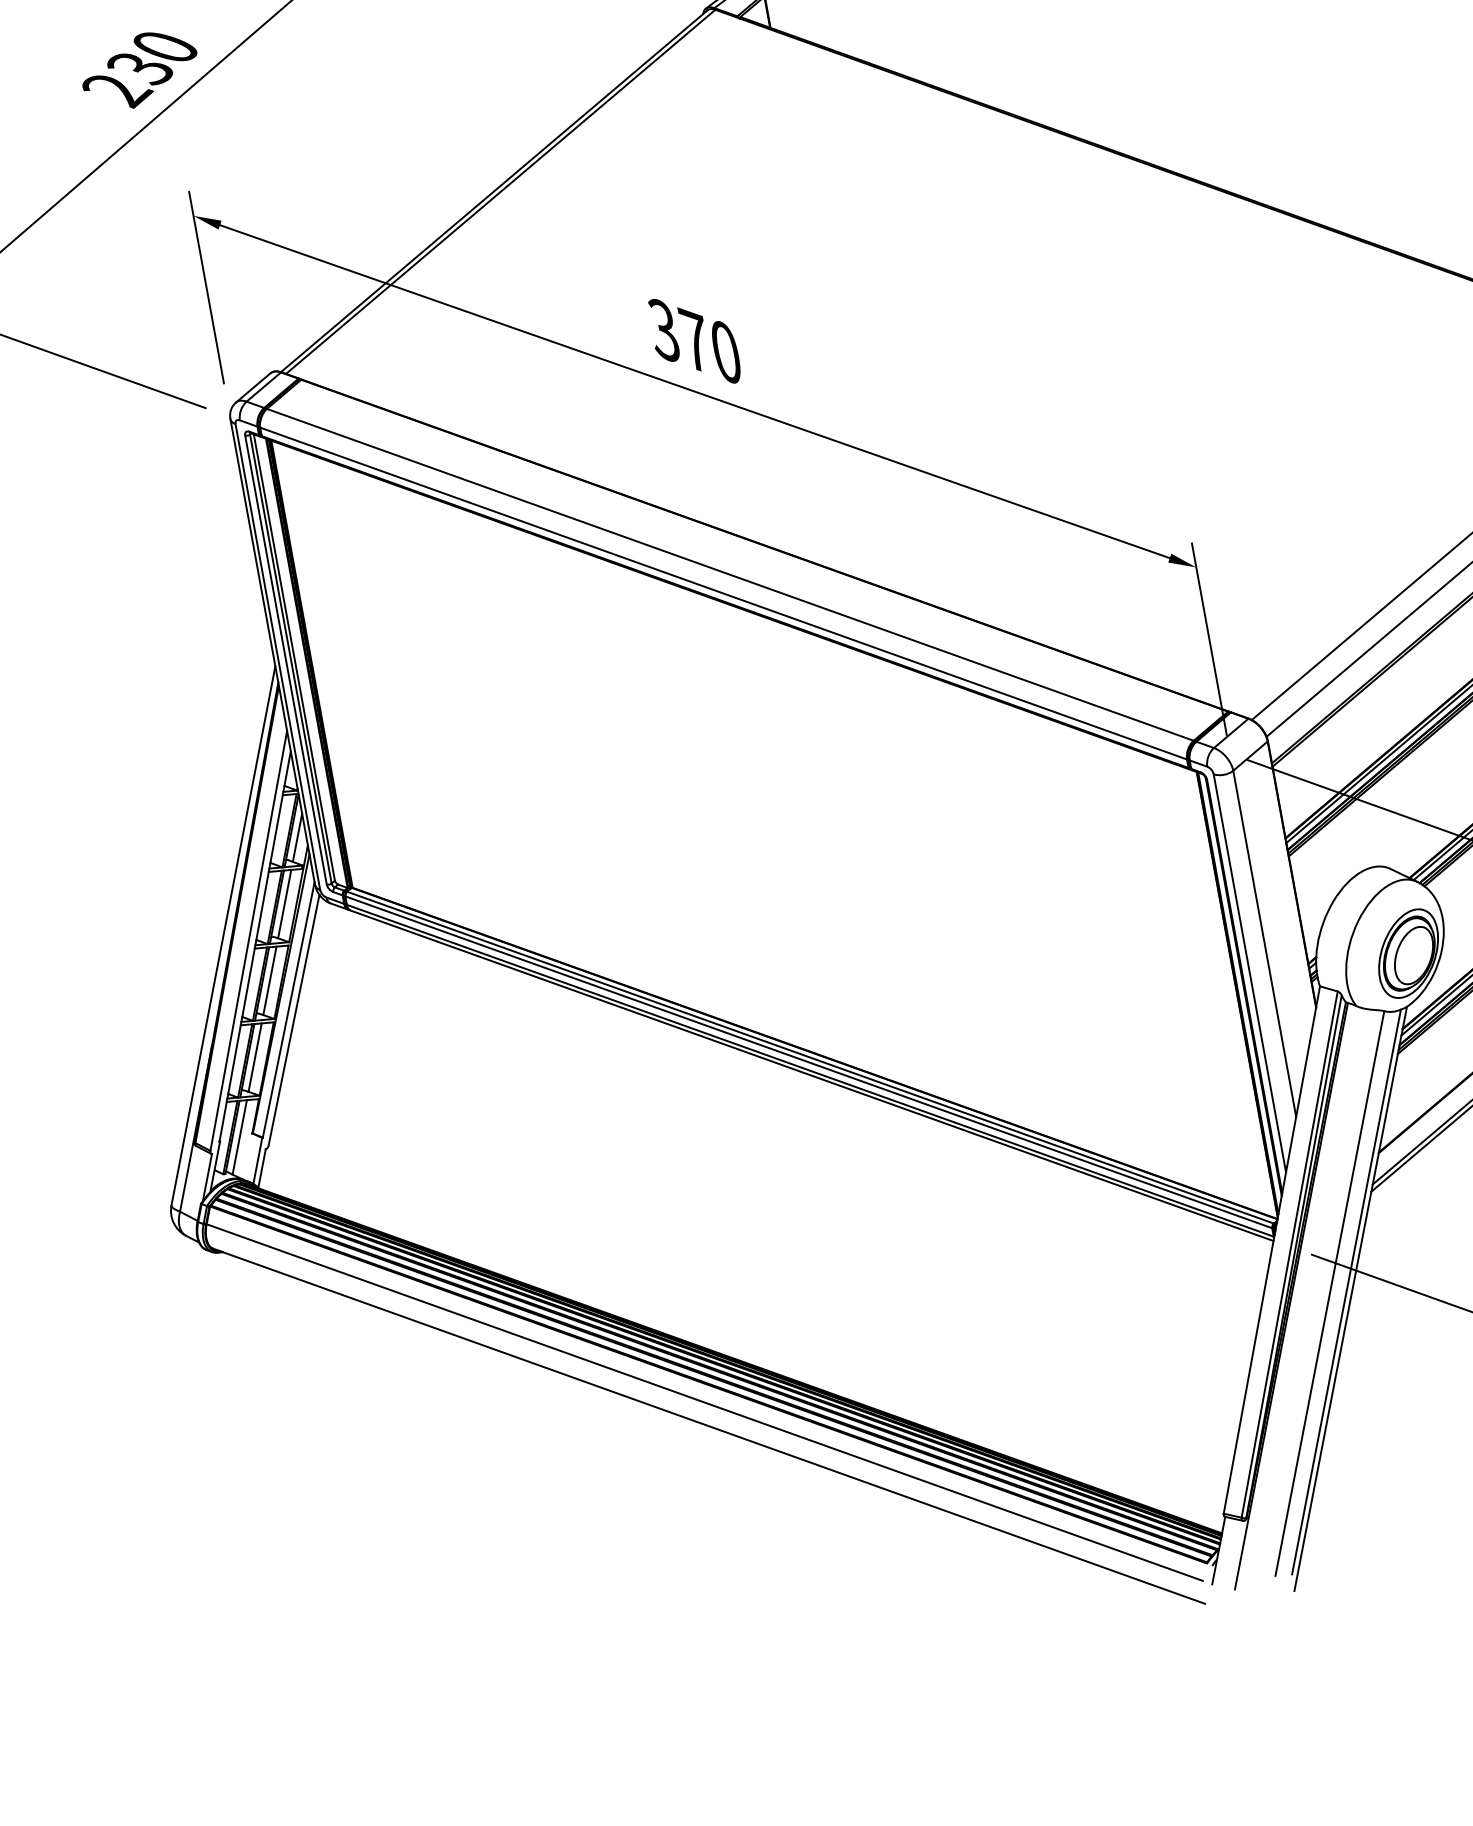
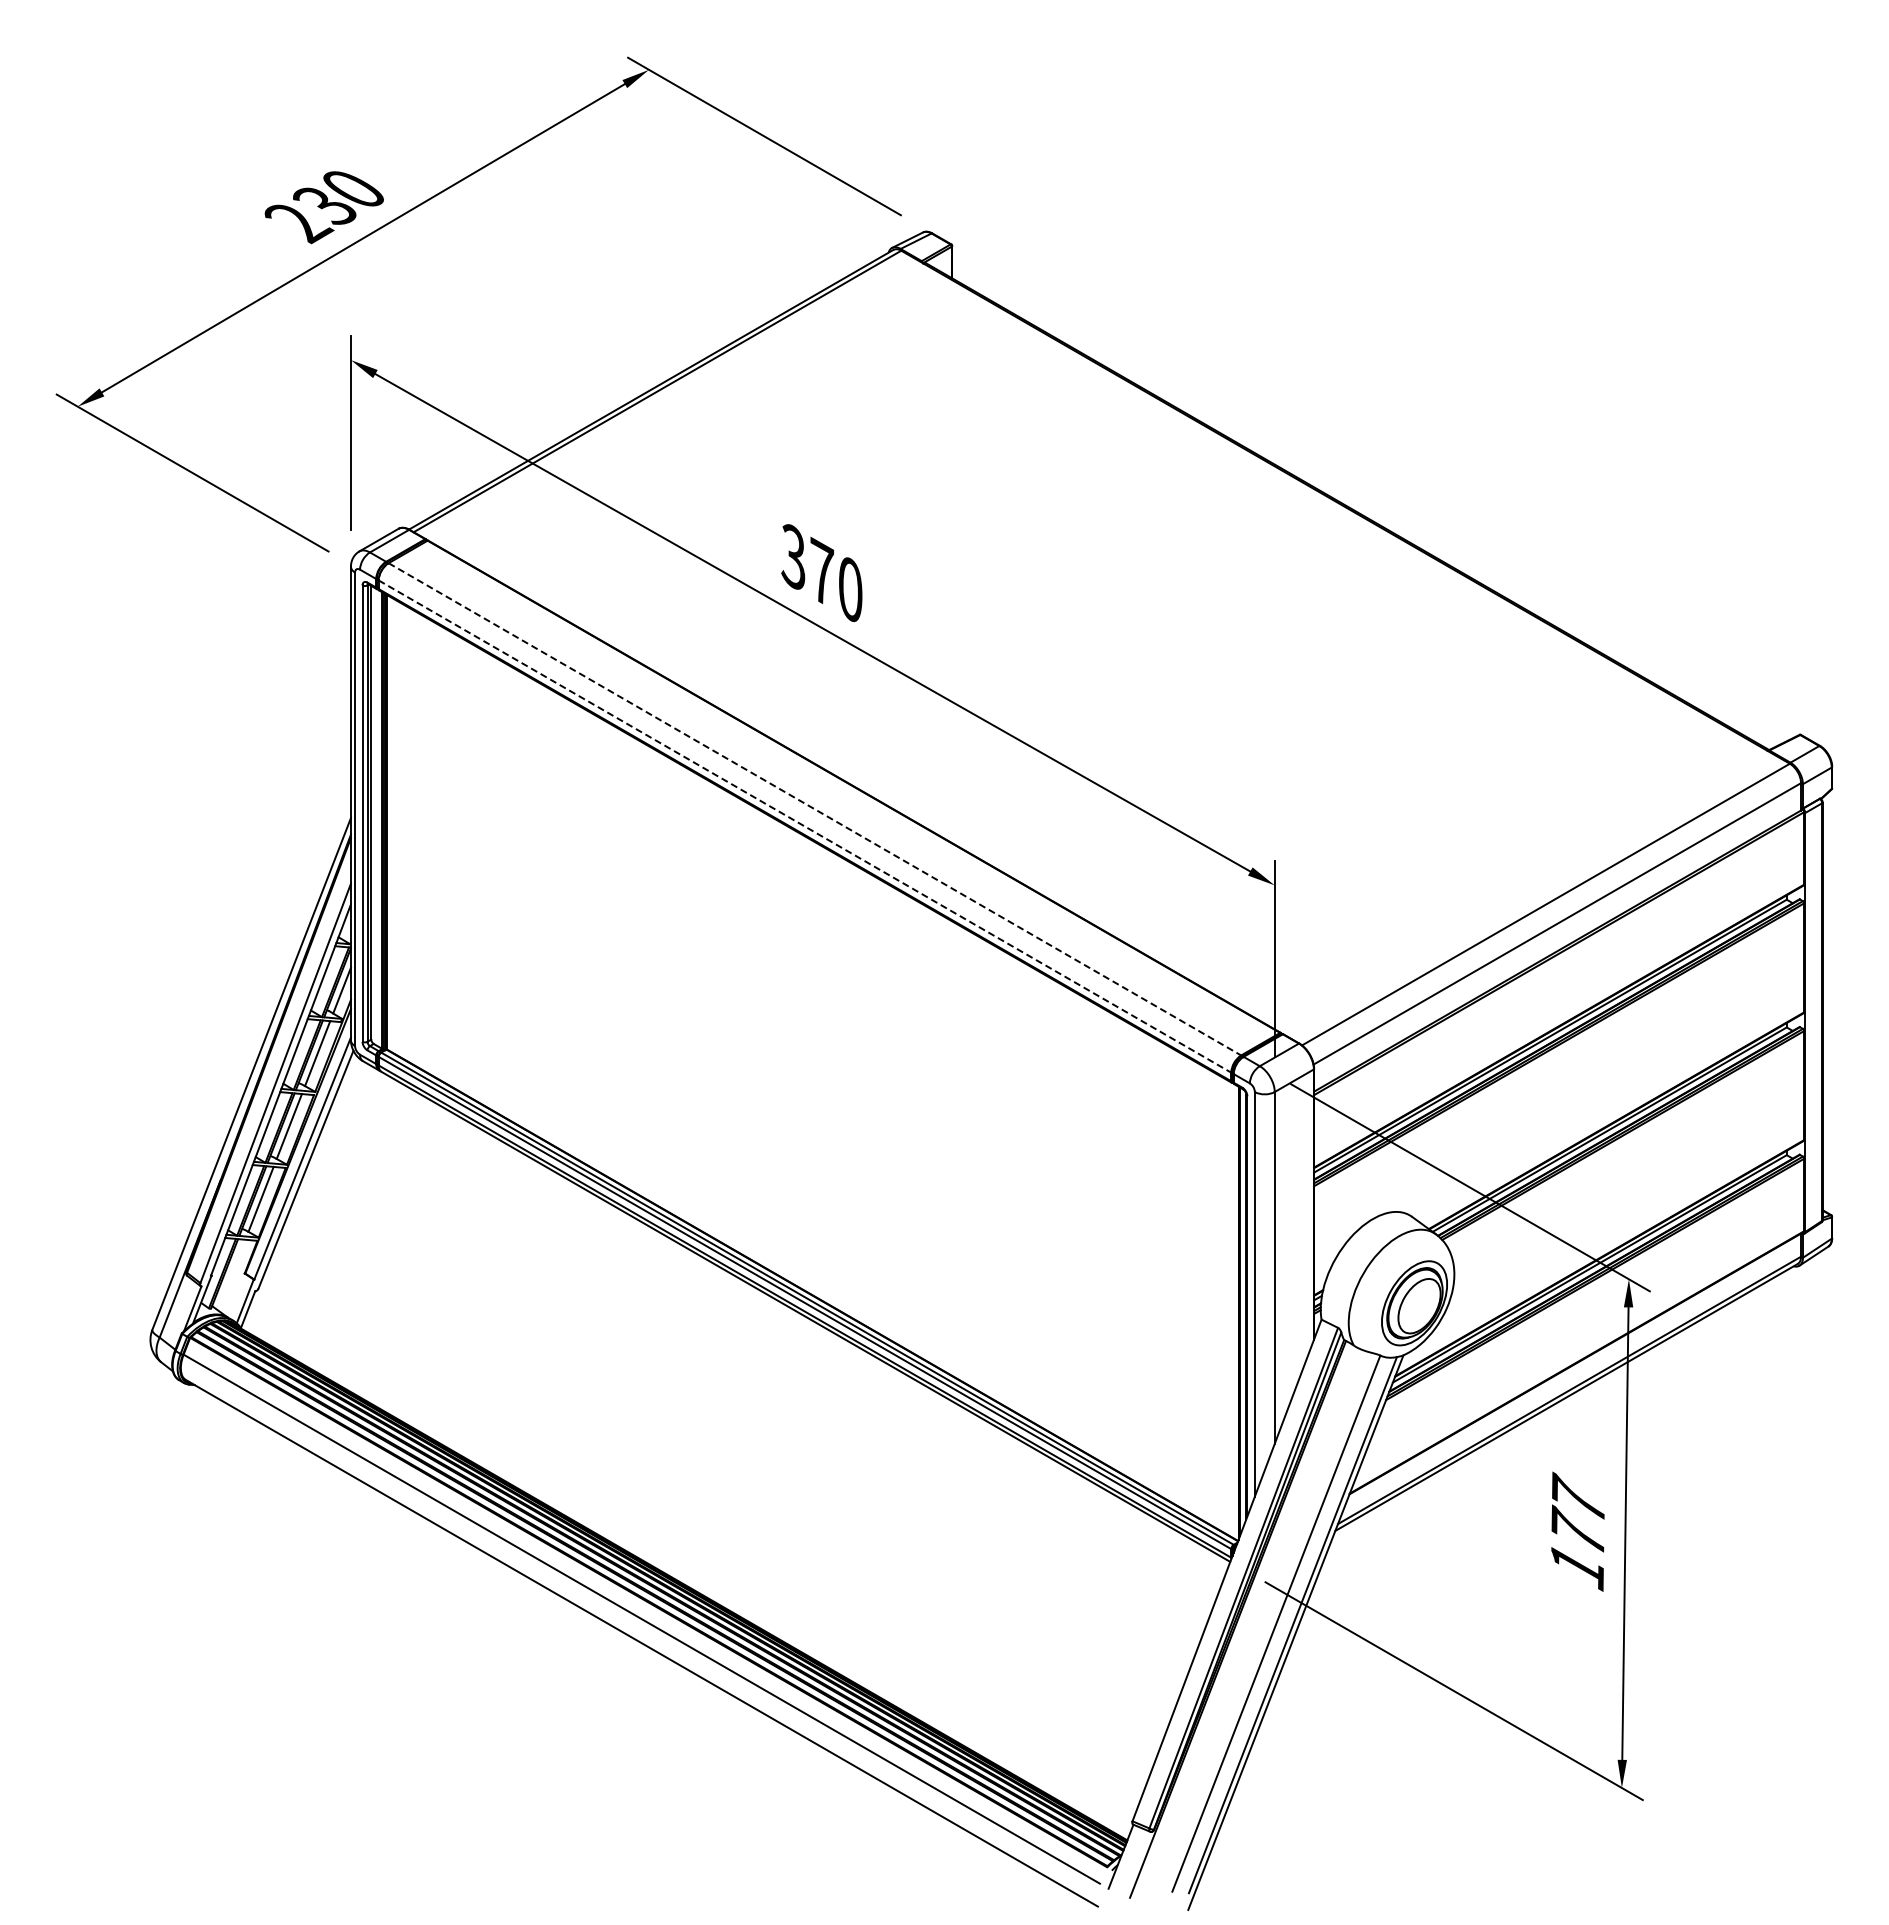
line: (730, 574) -> (815, 809), solid -> dashed
line: (724, 593) -> (805, 826), solid -> dashed
line: (239, 1136) -> (231, 1274), removed

